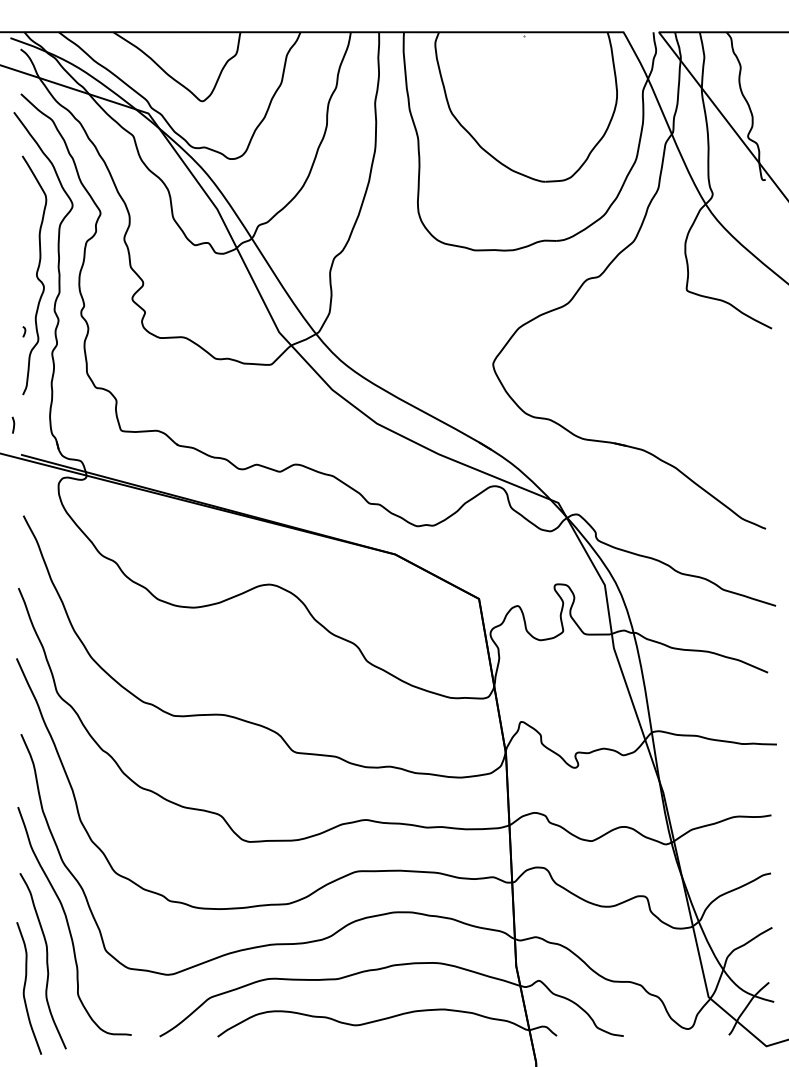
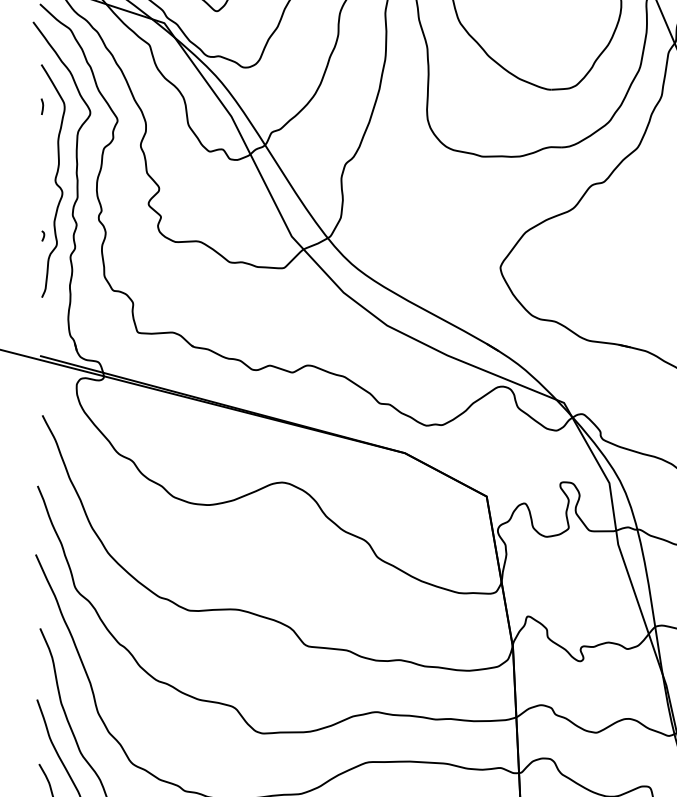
line: (13, 424) -> (42, 106), moved

